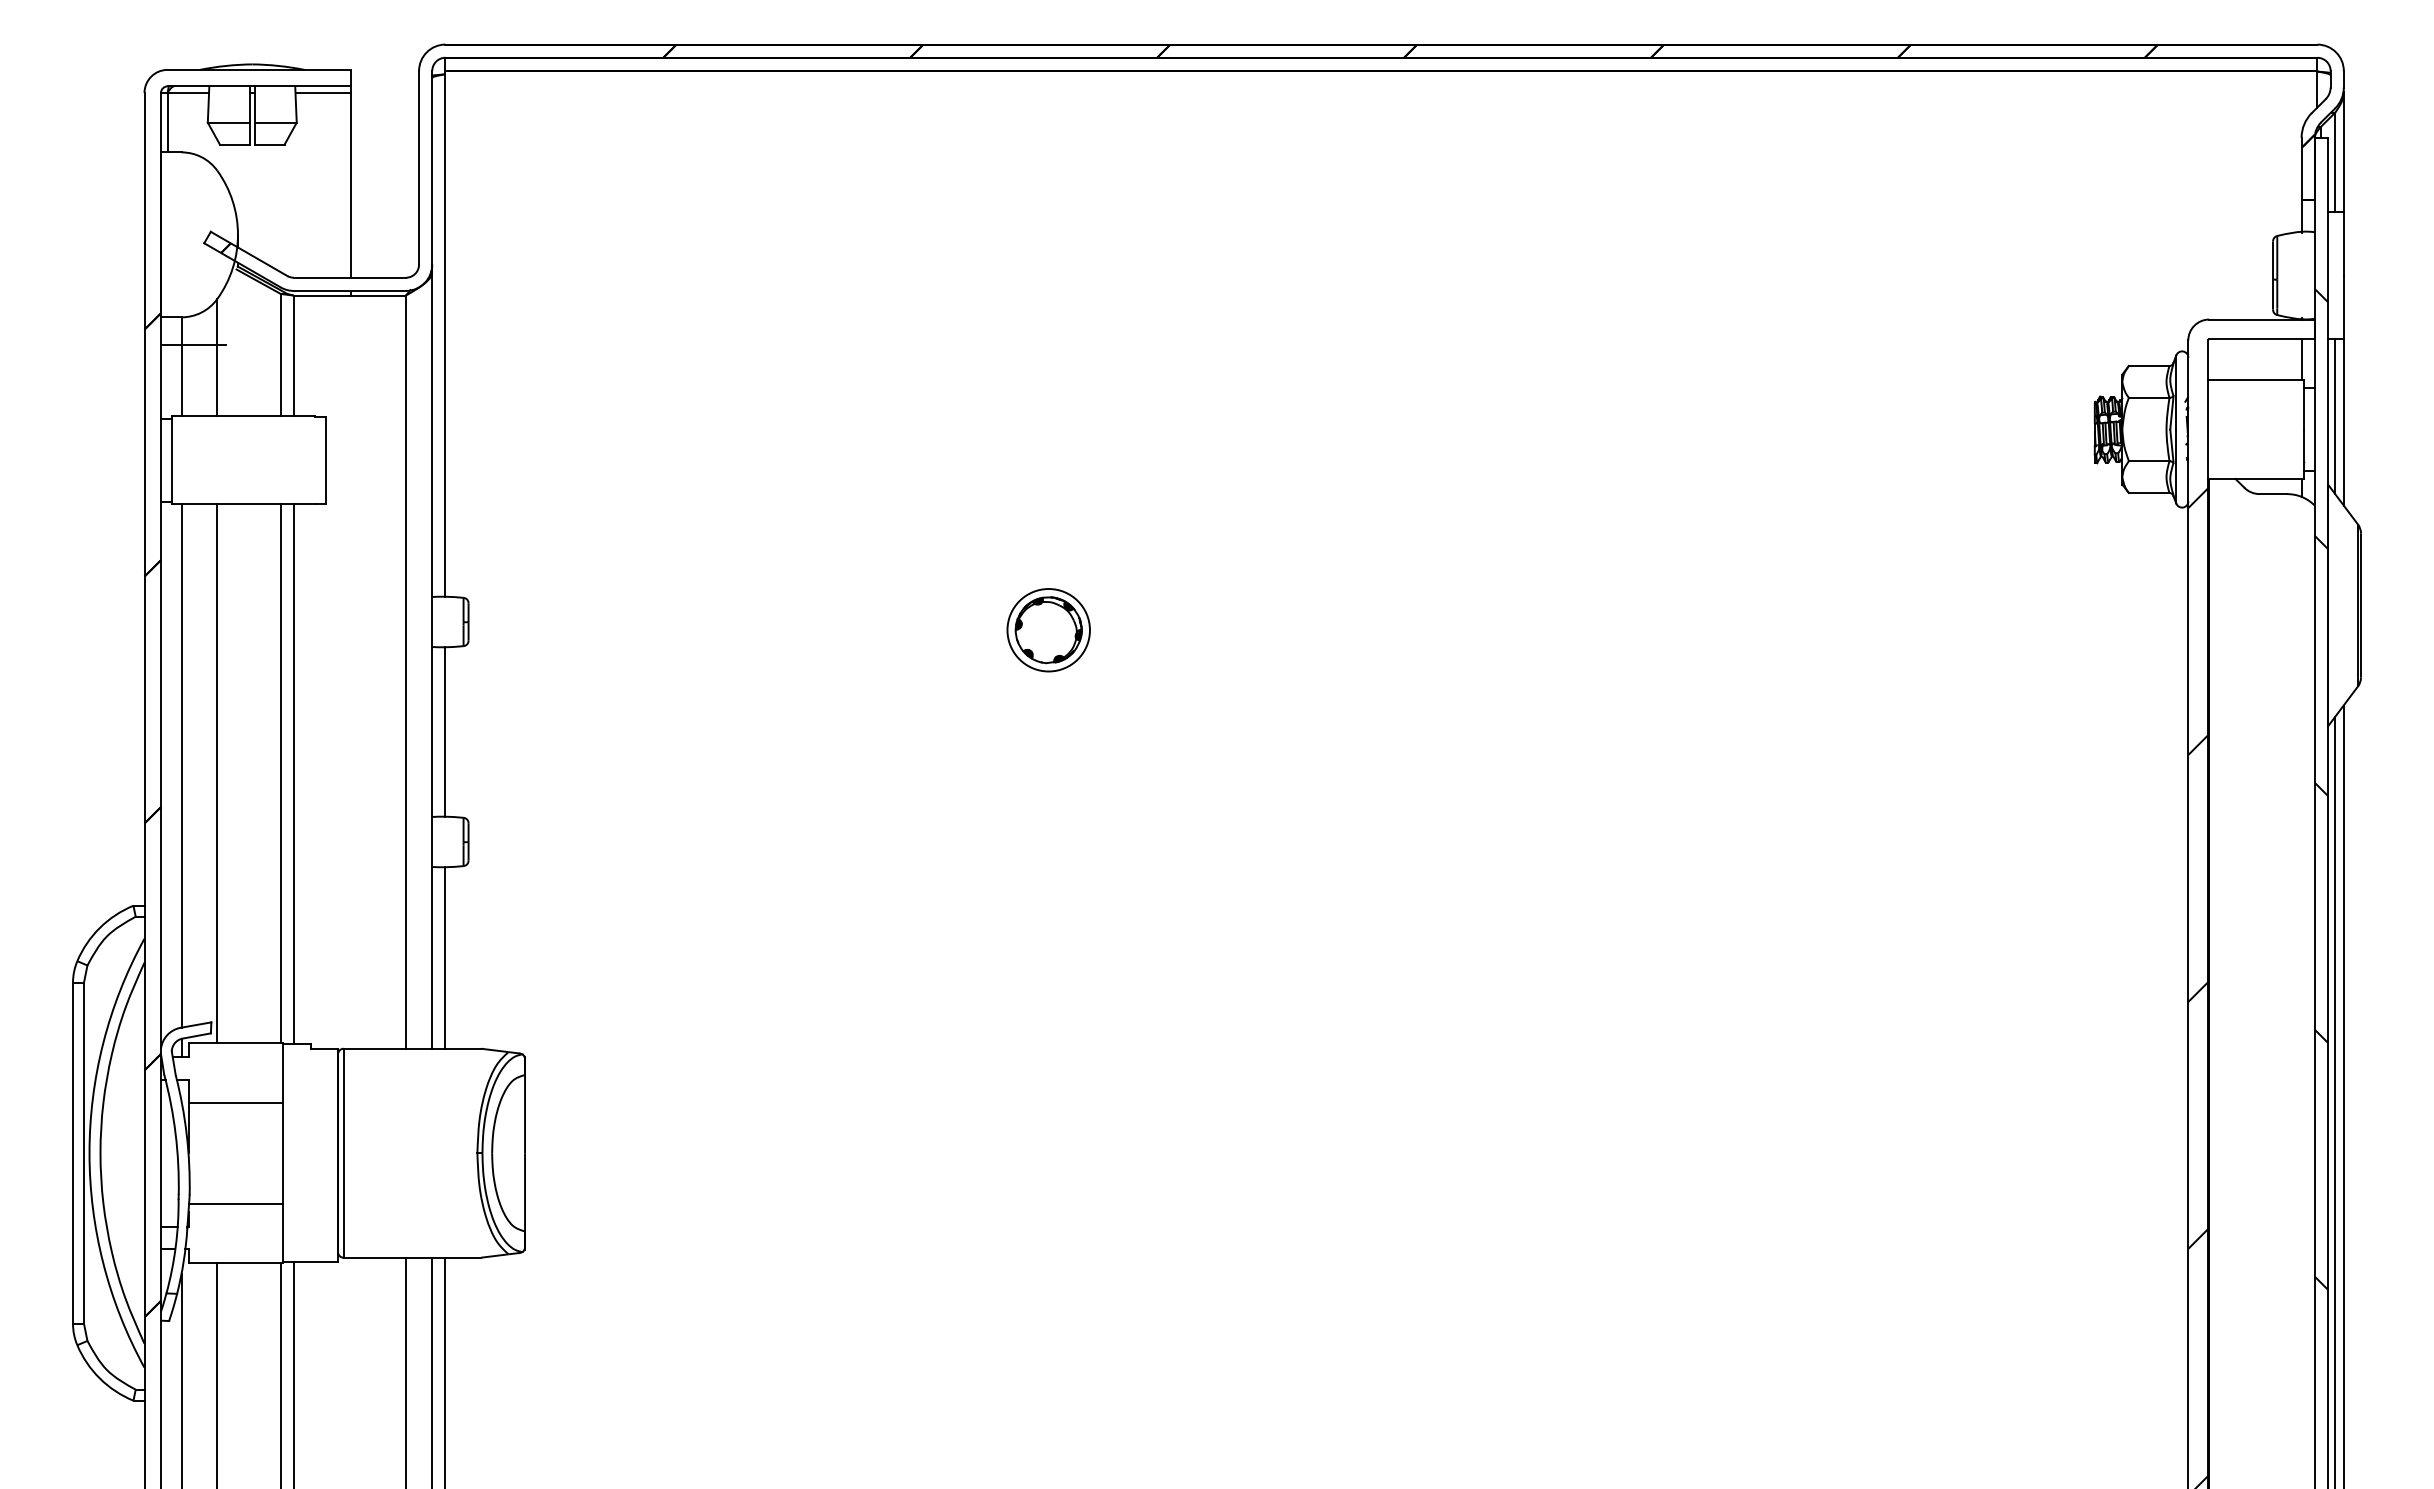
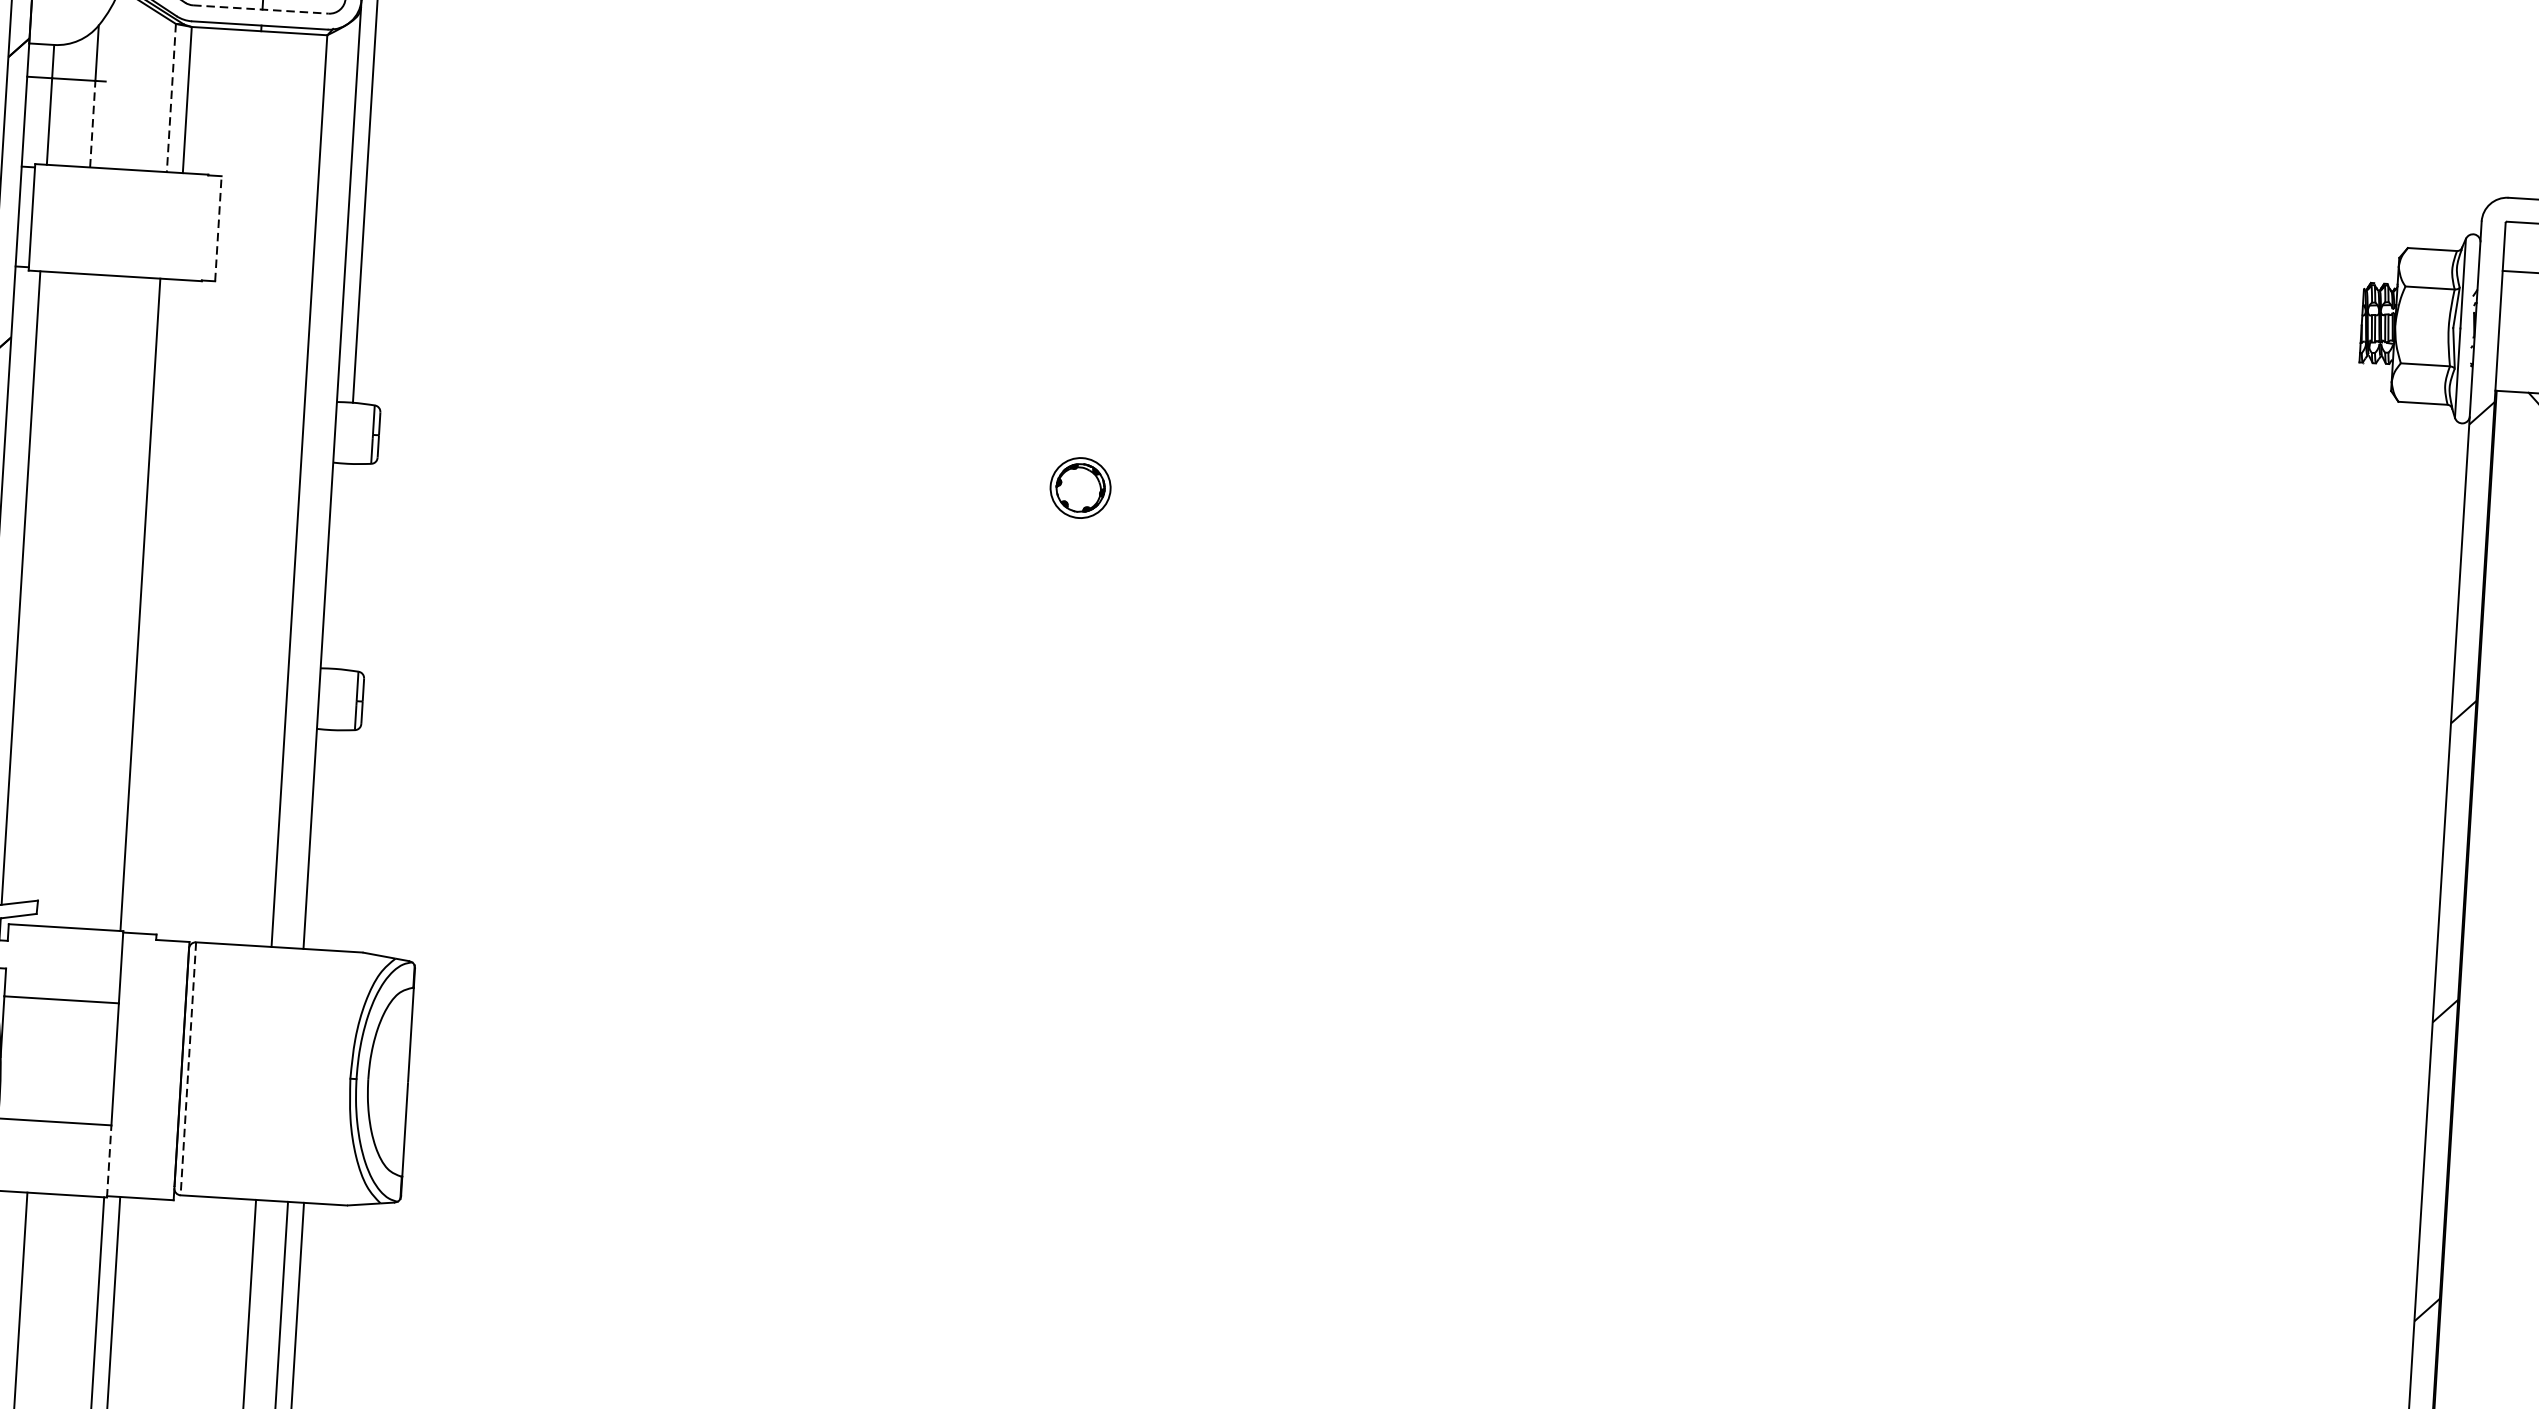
line: (349, 277) -> (260, 9), solid -> dashed
line: (280, 355) -> (171, 98), solid -> dashed
line: (217, 380) -> (92, 124), solid -> dashed
line: (325, 459) -> (217, 227), solid -> dashed
part: (1048, 630) -> (1080, 488), size x0.6
line: (445, 731) -> (342, 565), removed
line: (217, 773) -> (63, 599), removed
line: (293, 774) -> (155, 606), removed
line: (445, 957) -> (326, 839), removed
line: (343, 1153) -> (188, 1069), solid -> dashed
line: (283, 1233) -> (109, 1161), solid -> dashed

